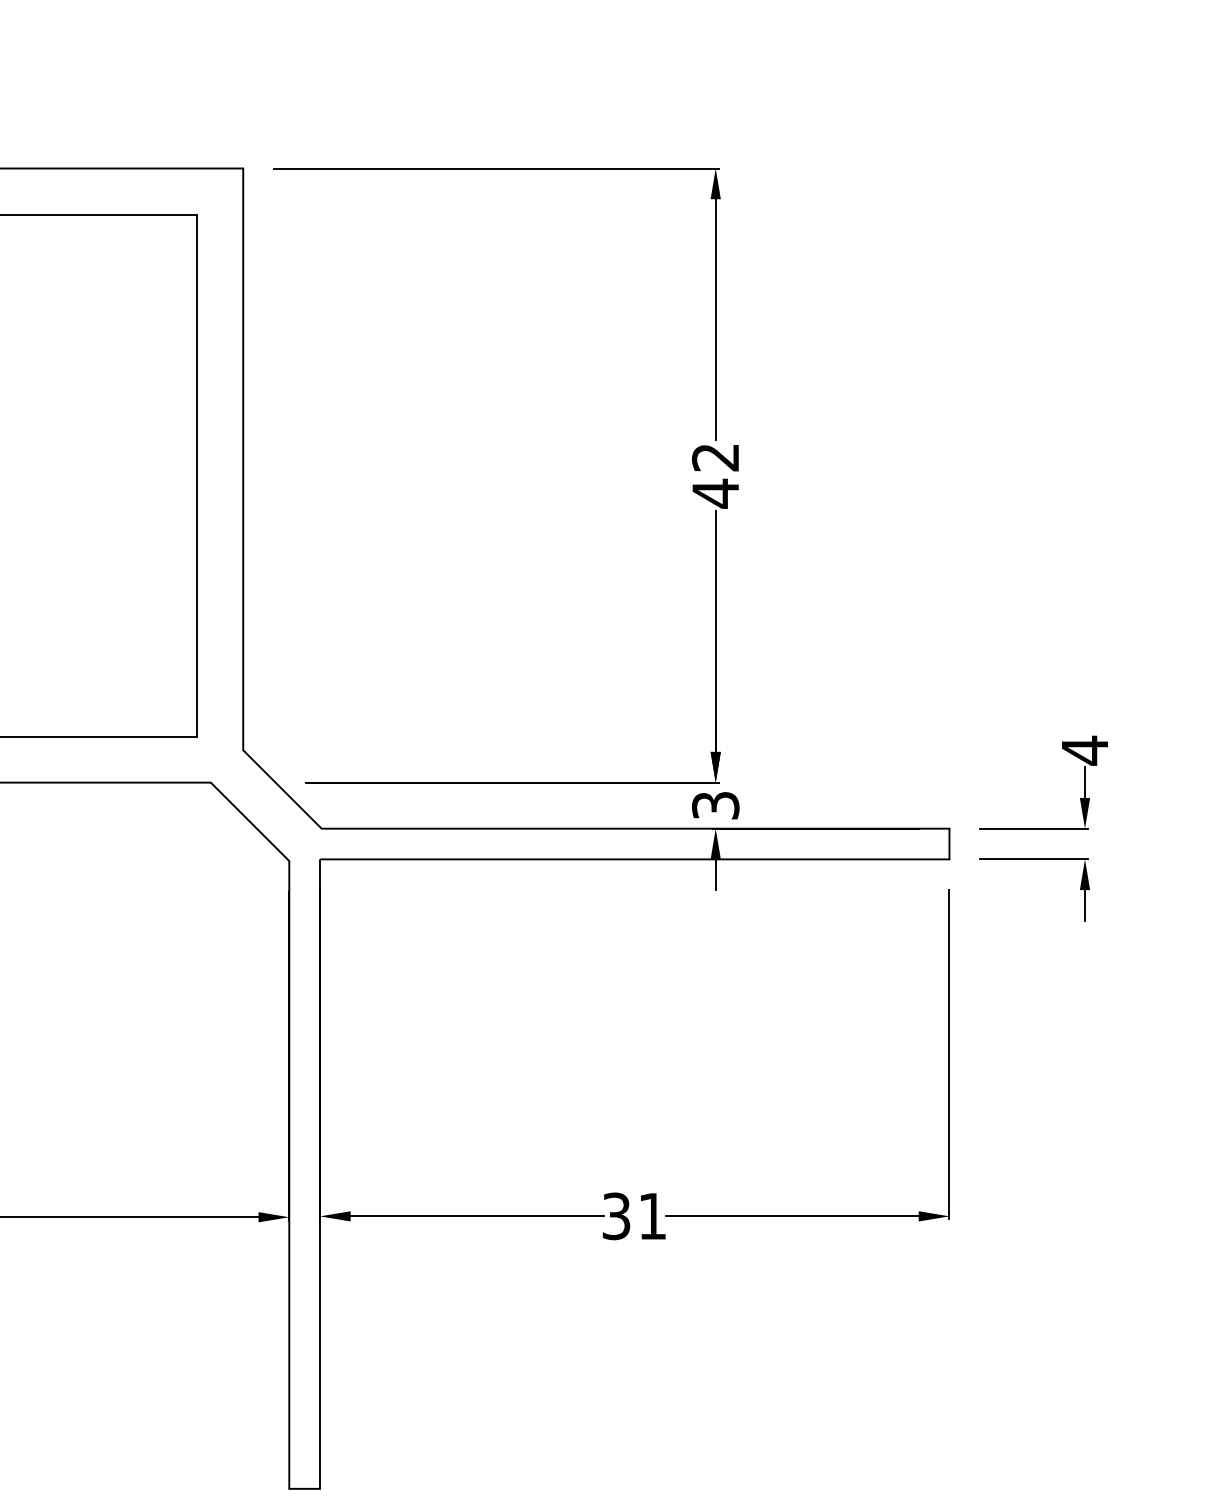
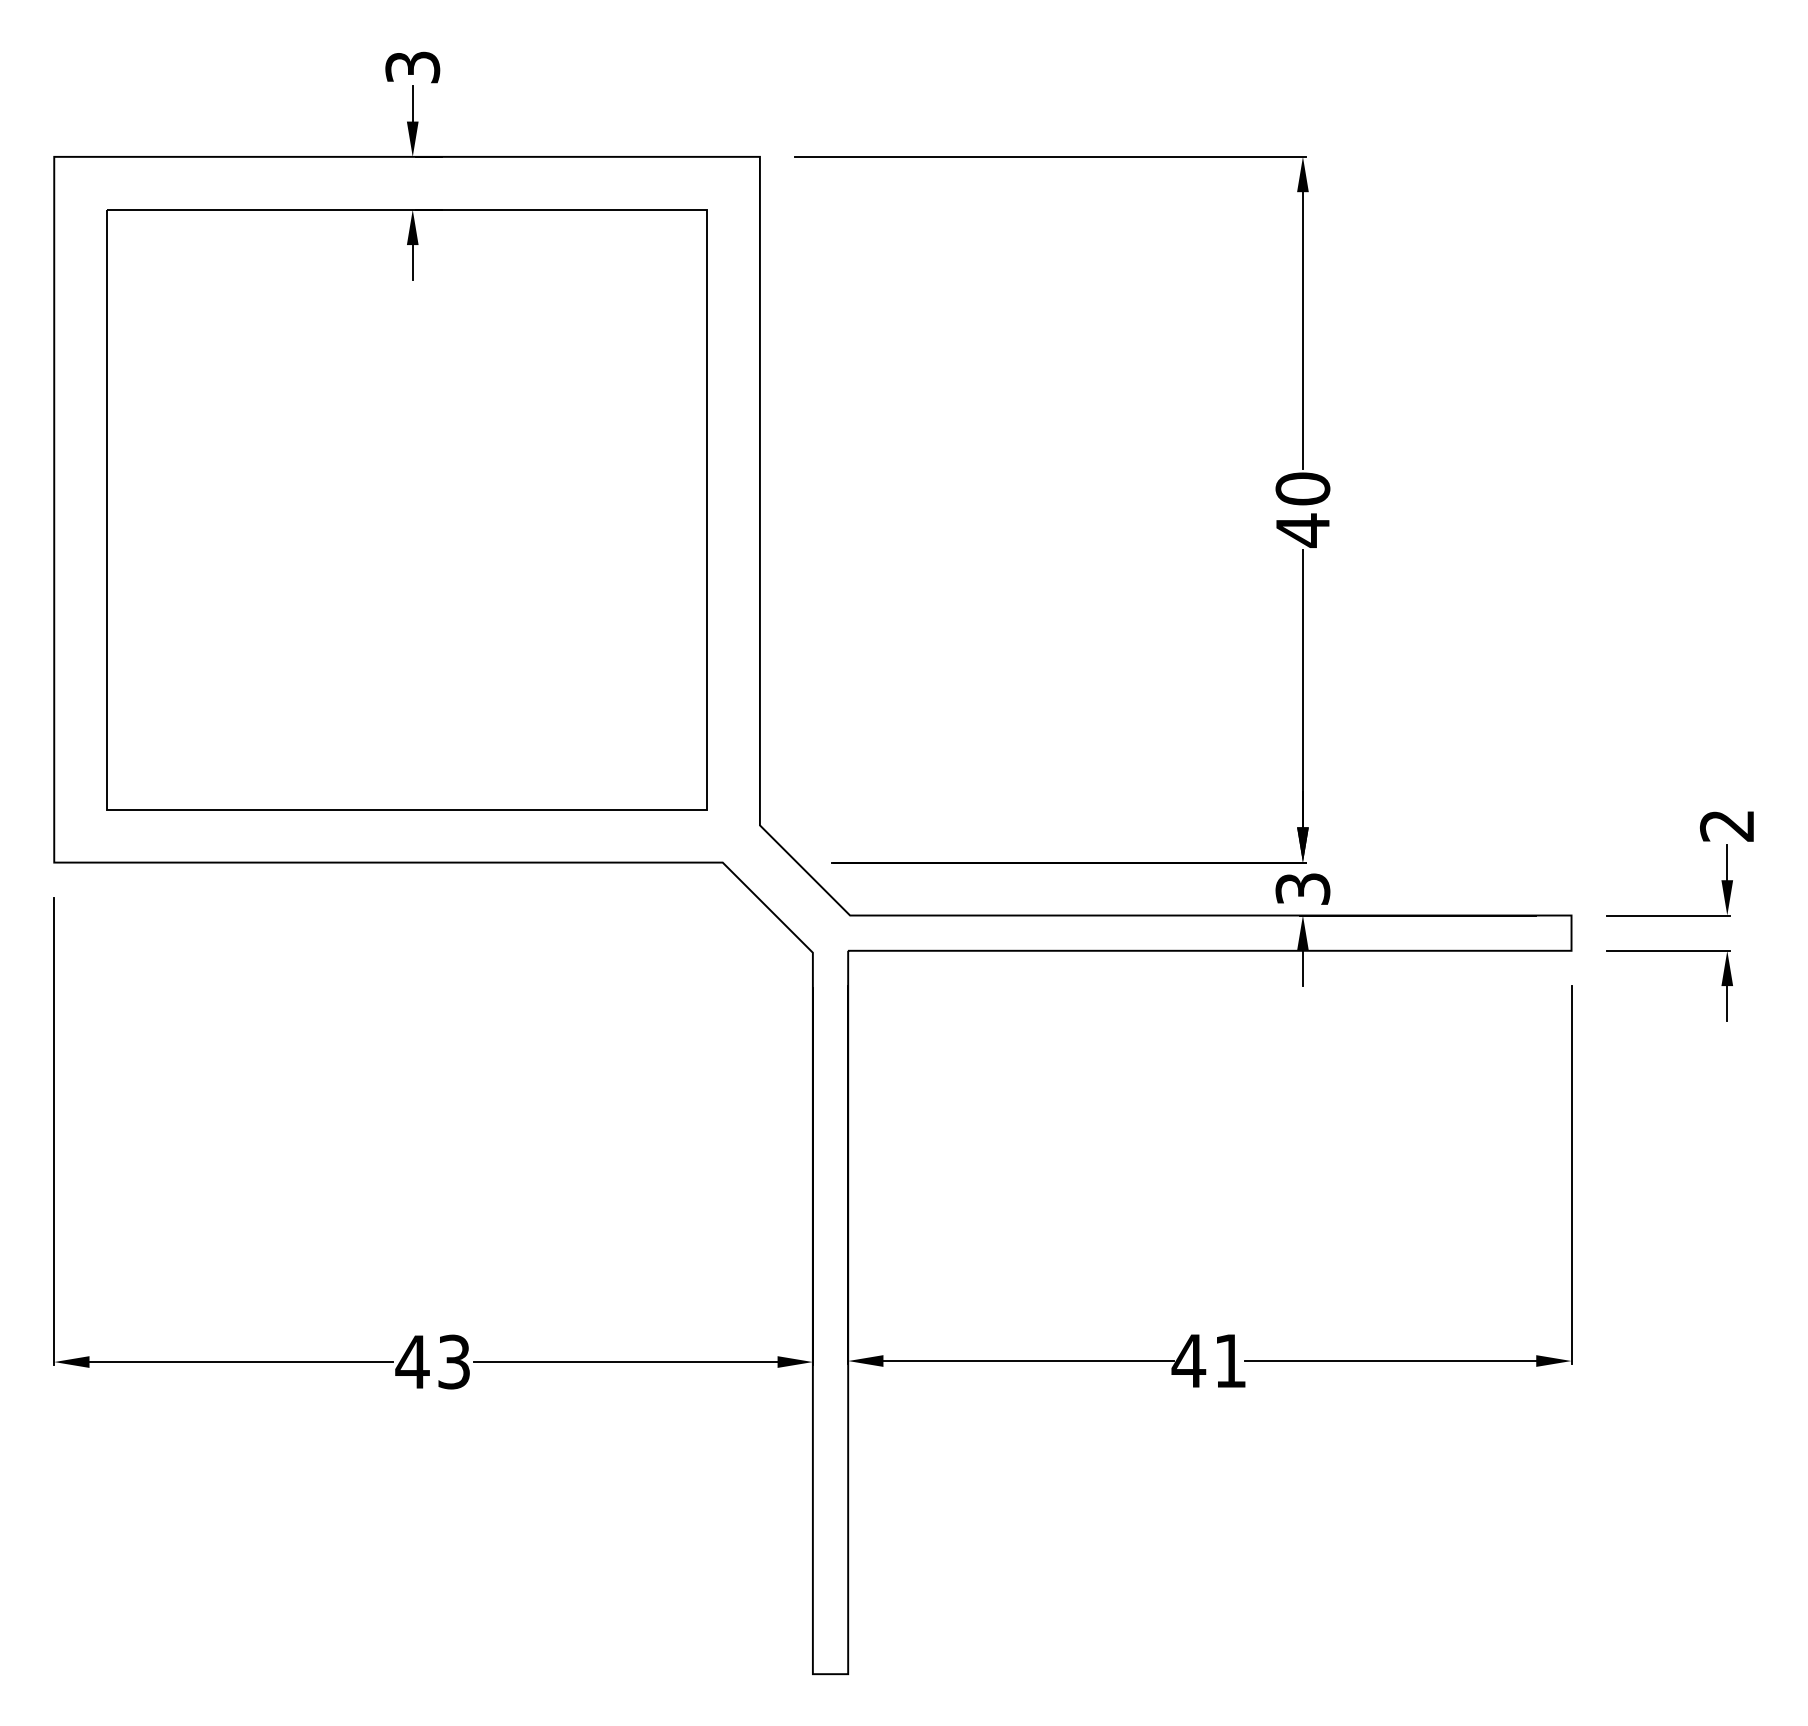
text: (715, 457) -> (1302, 488), 42 -> 40
text: (1084, 750) -> (1726, 825), 4 -> 2
text: (616, 1215) -> (1188, 1360), 31 -> 41

